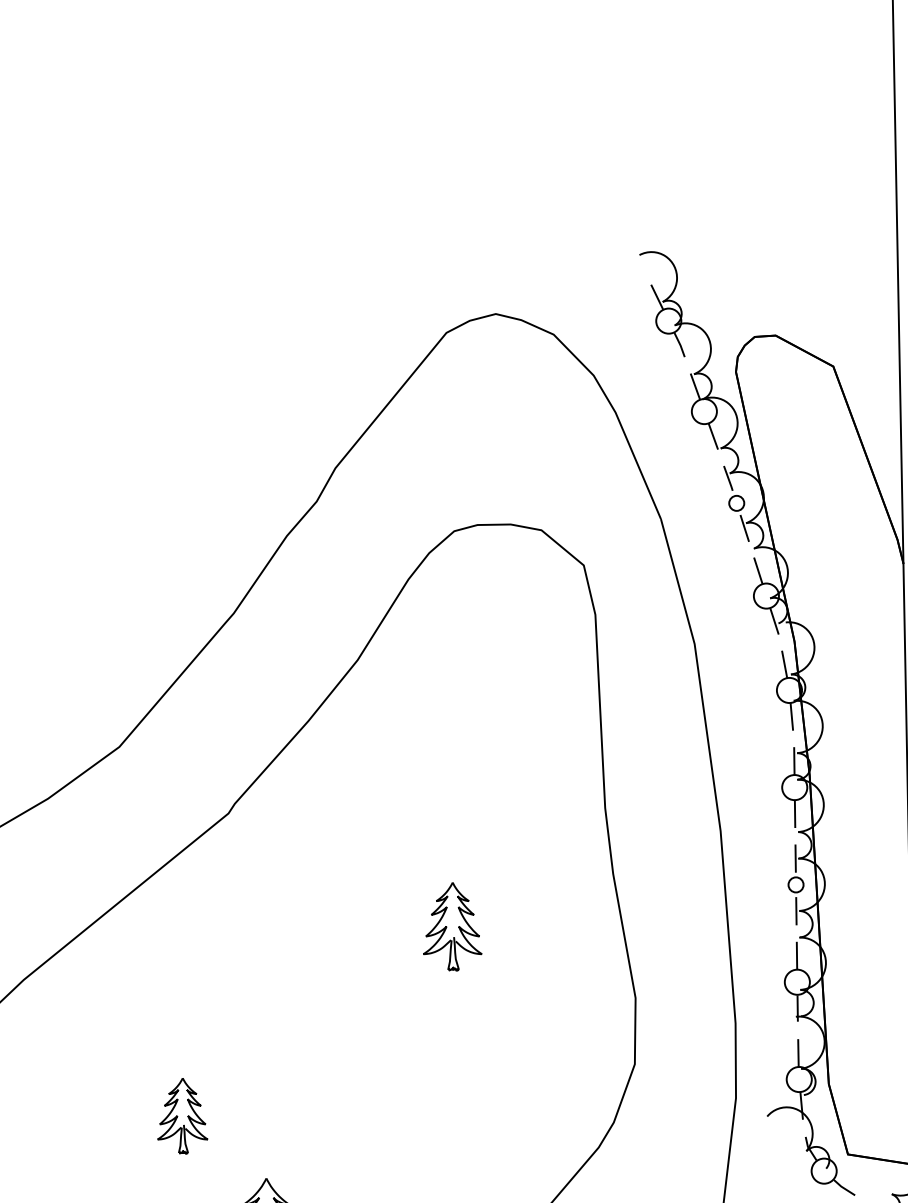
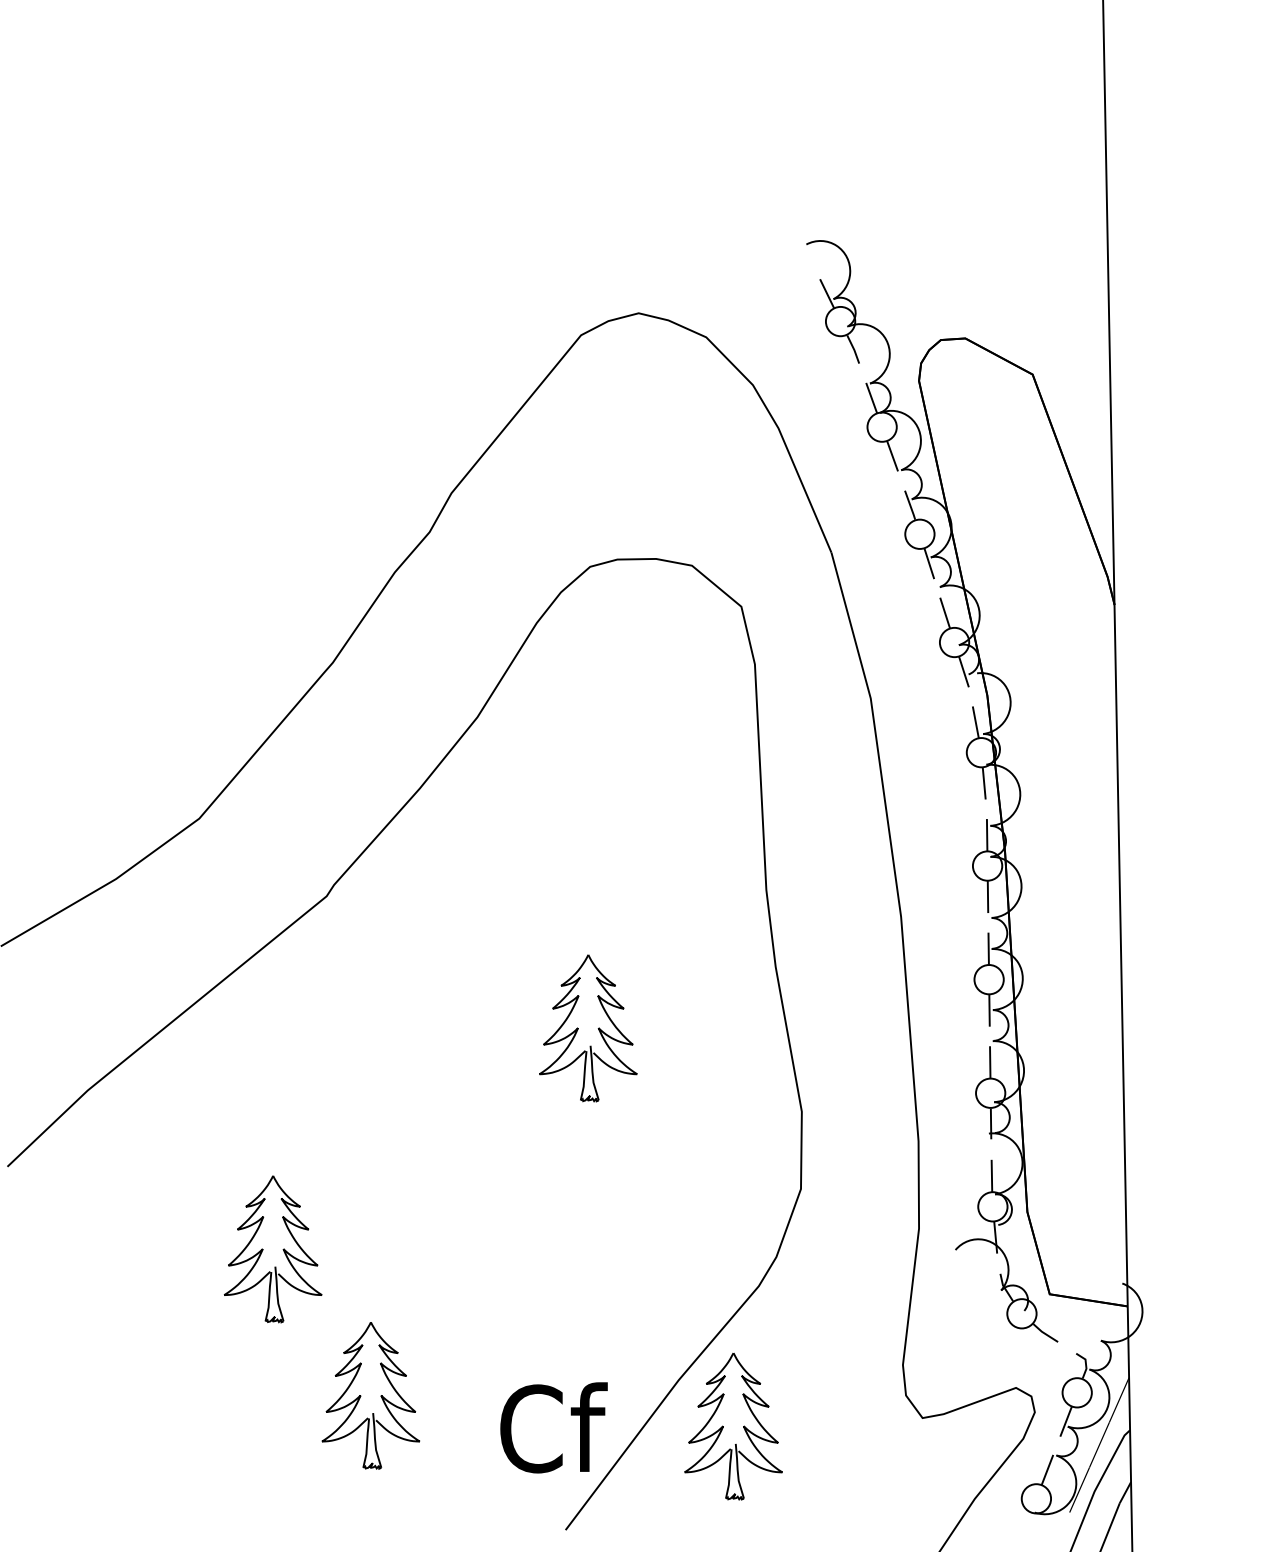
circle: (736, 502) -> (919, 533), size x1.67
circle: (795, 884) -> (988, 979), size x1.67
part: (452, 926) -> (588, 1028), size x1.43
part: (182, 1116) -> (273, 1249), size x1.67

